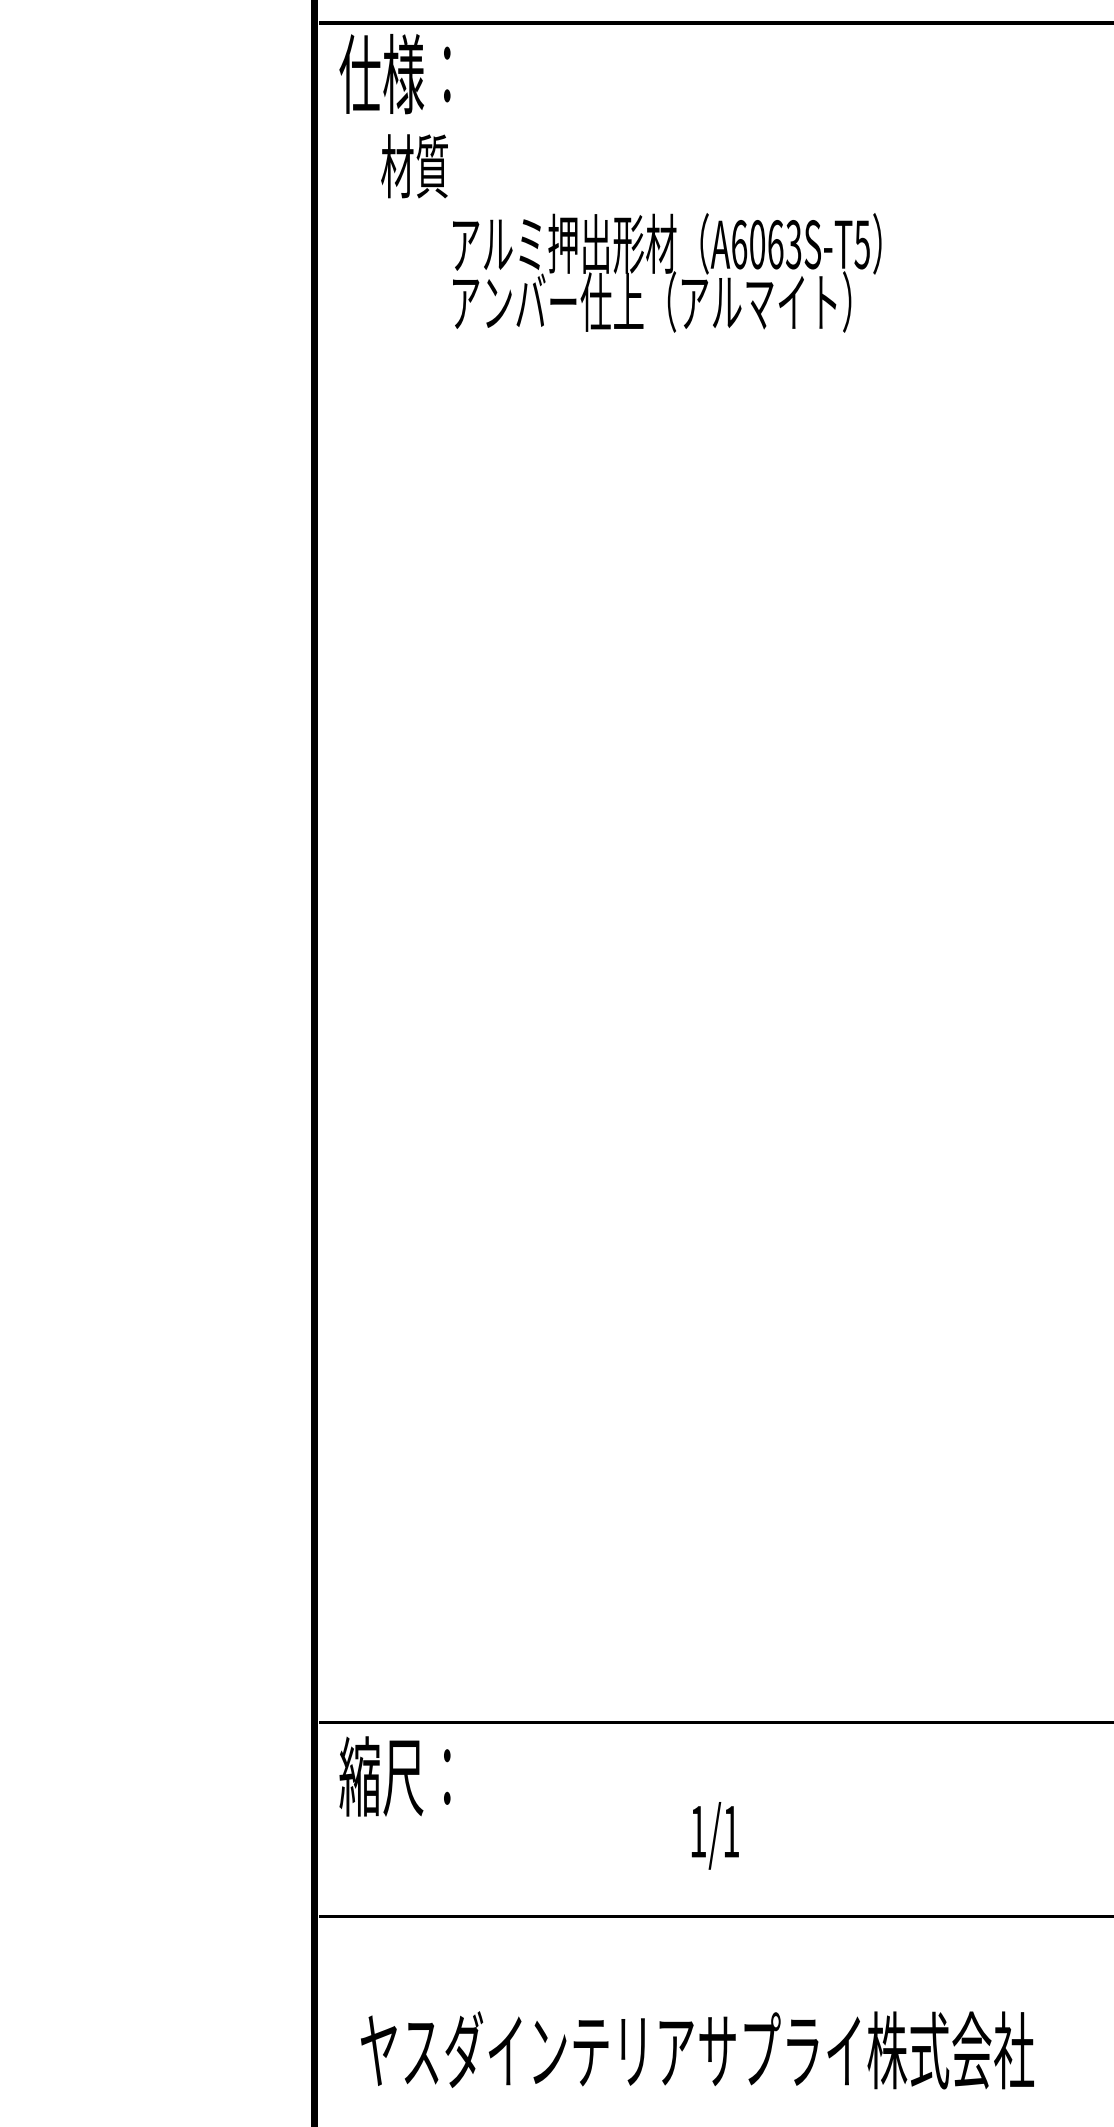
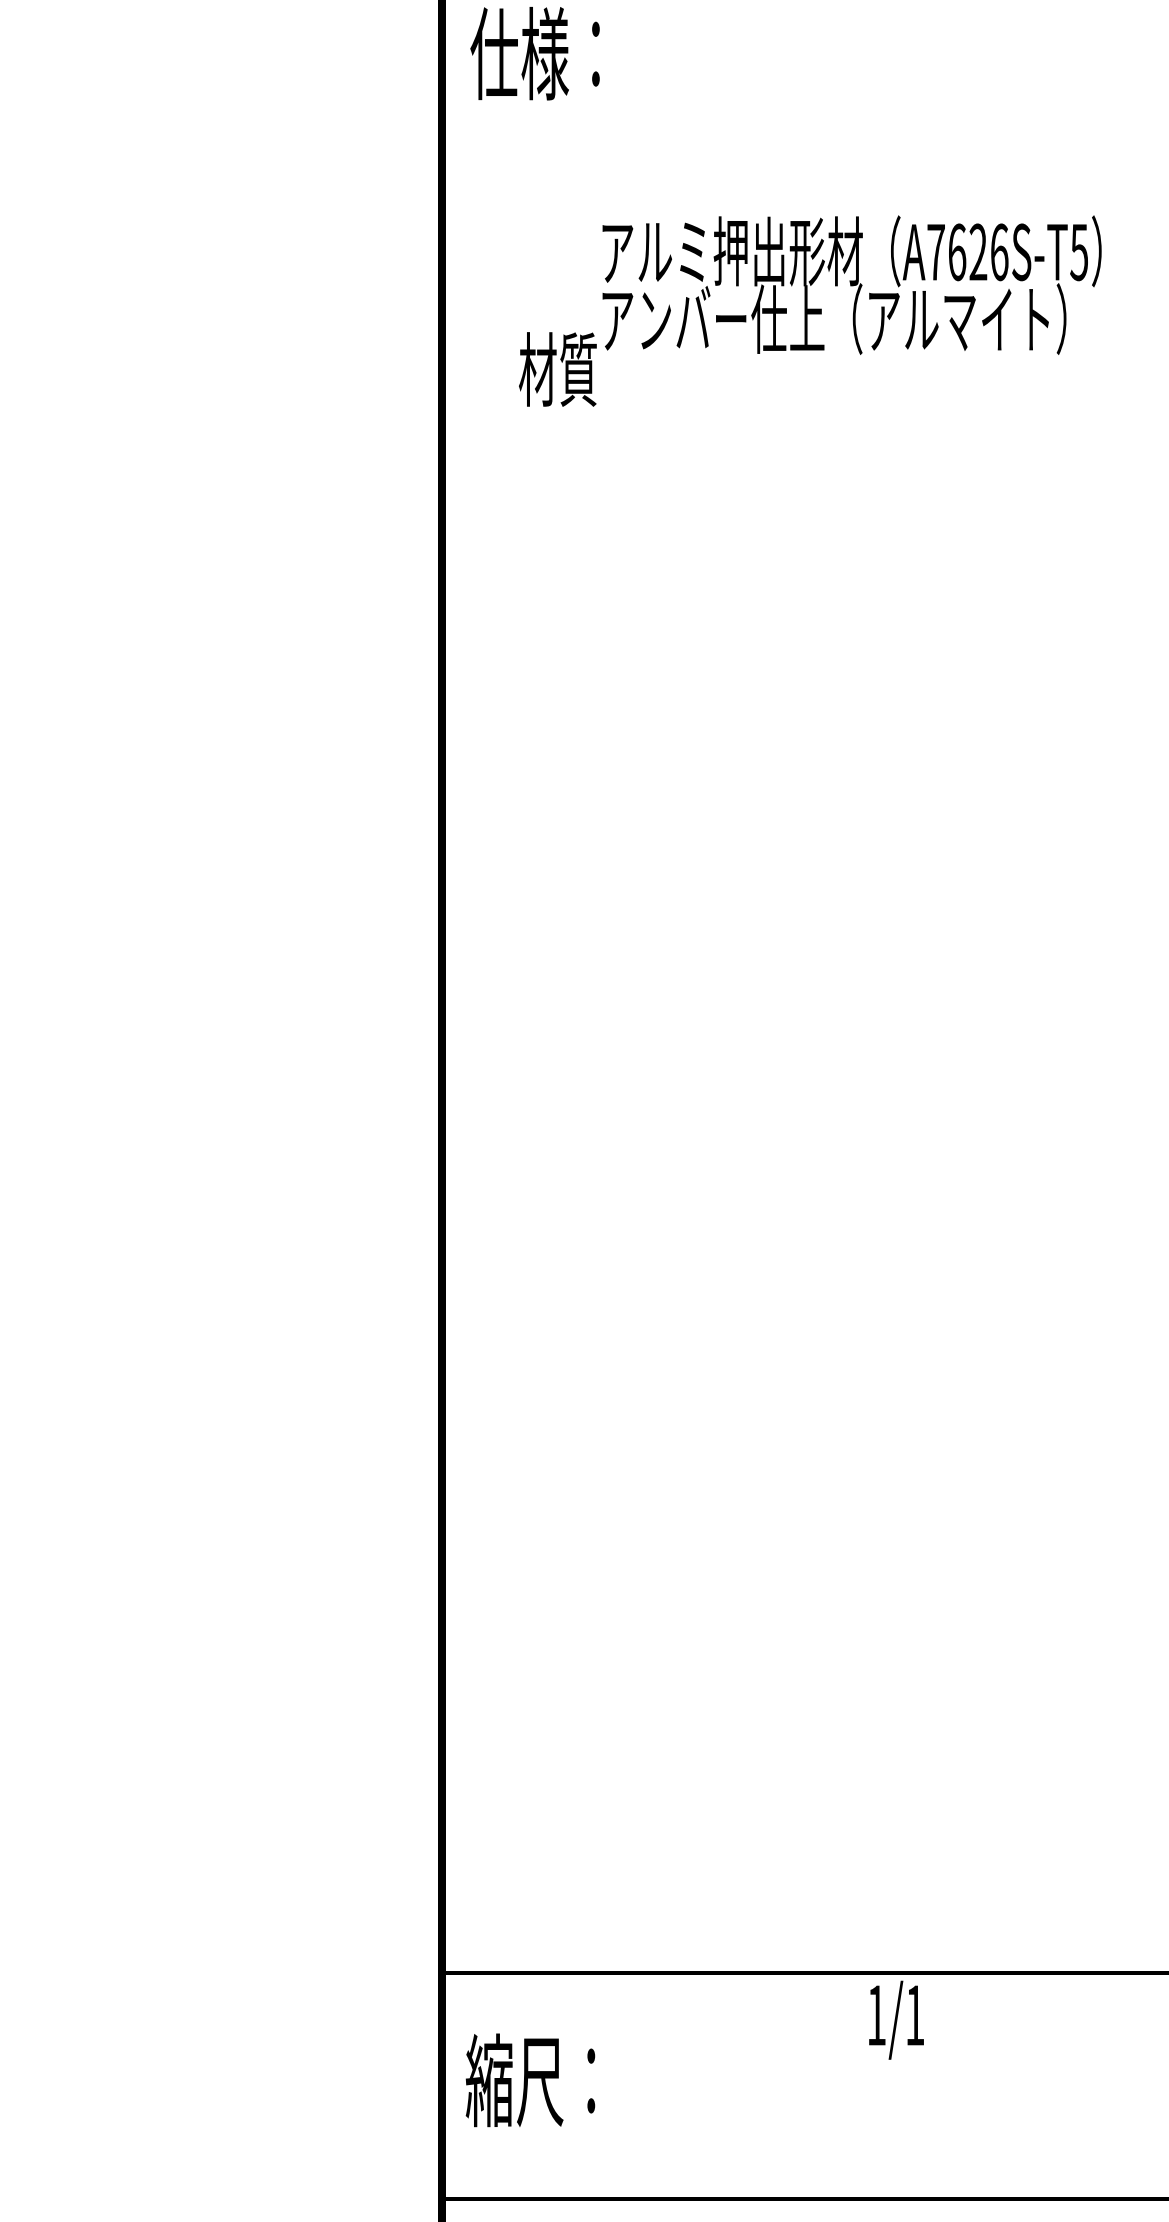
text: (414, 166) -> (557, 369), moved
text: (766, 244) -> (967, 252), A6063S-T5 -> A7626S-T5
text: (394, 1776) -> (529, 2080), moved
text: (714, 1835) -> (895, 2019), moved

